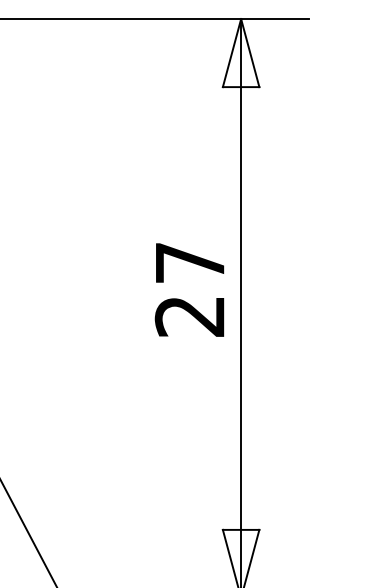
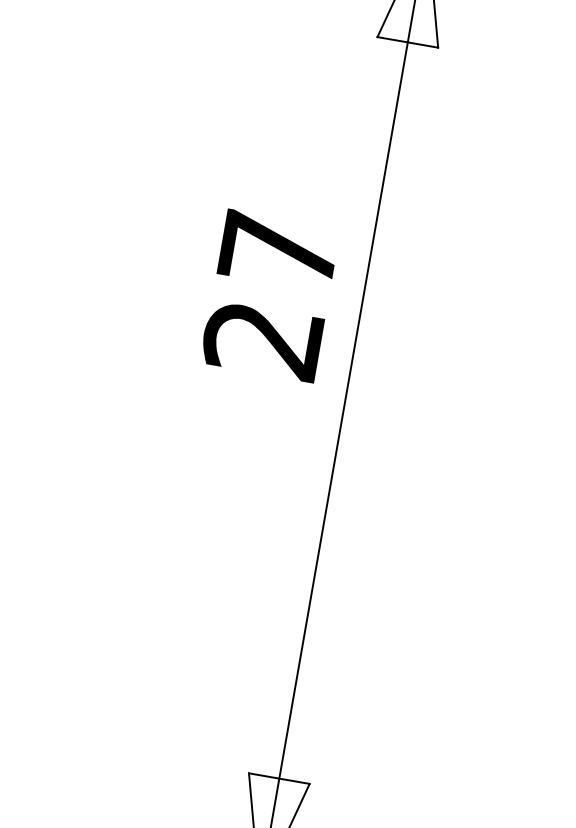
text: (189, 289) -> (270, 294), moved

